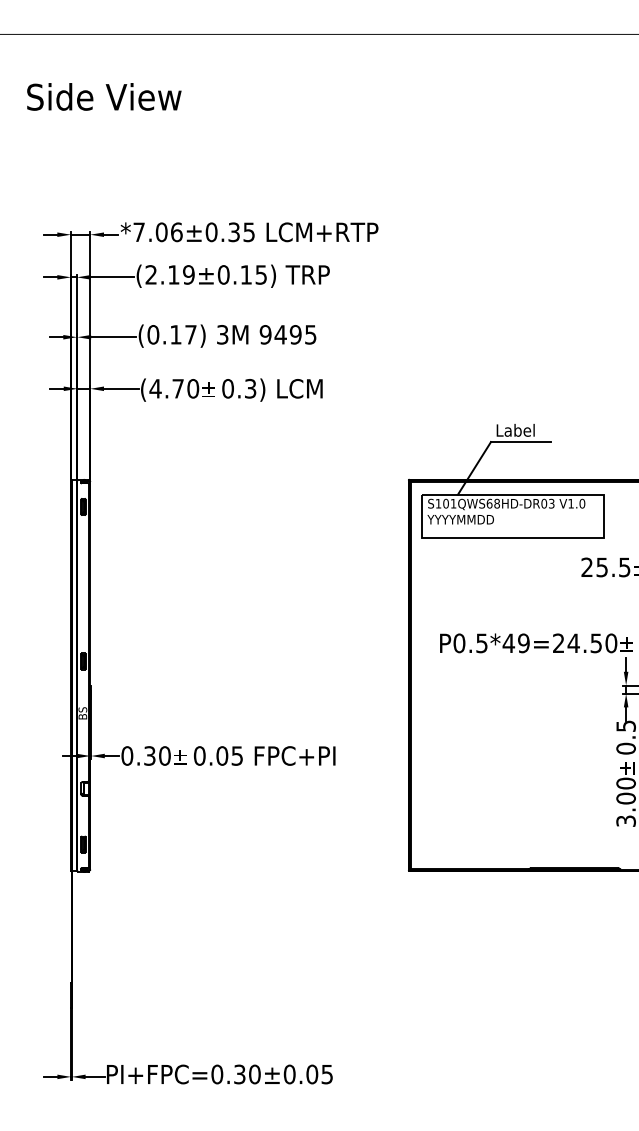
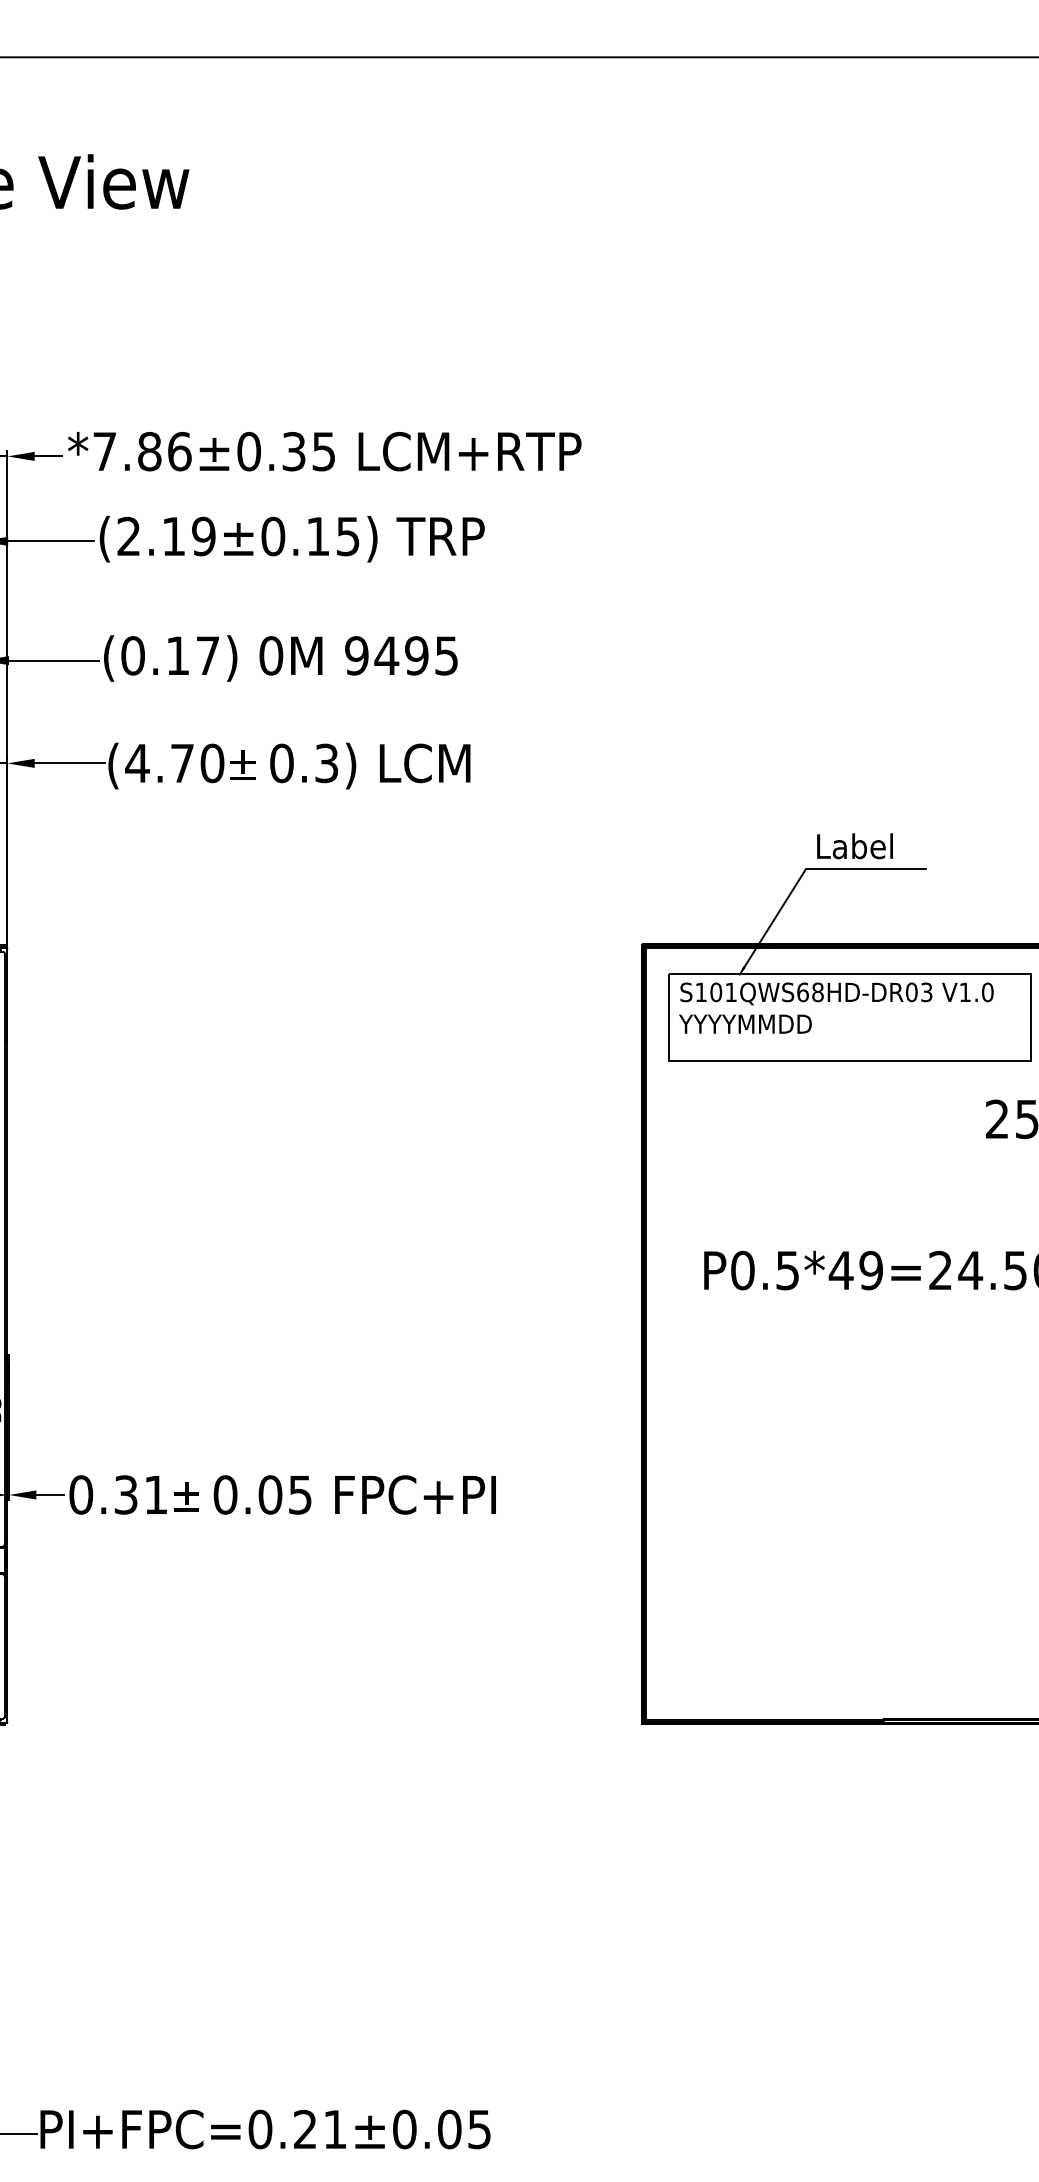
text: (161, 231) -> (149, 449), *7.06±0.35 -> *7.86±0.35
text: (222, 334) -> (270, 655), 3M -> 0M
text: (164, 755) -> (155, 1493), 0.30 -> 0.31
text: (247, 1074) -> (320, 2129), PI+FPC=0.30±0.05 -> PI+FPC=0.21±0.05

